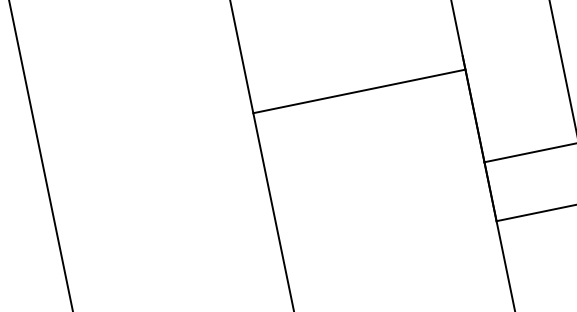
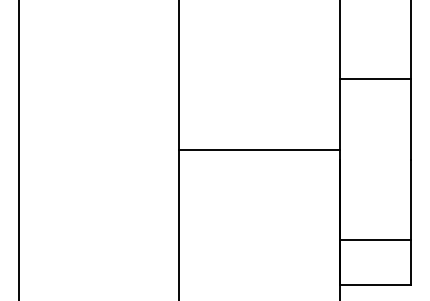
line: (359, 91) -> (259, 149), moved

